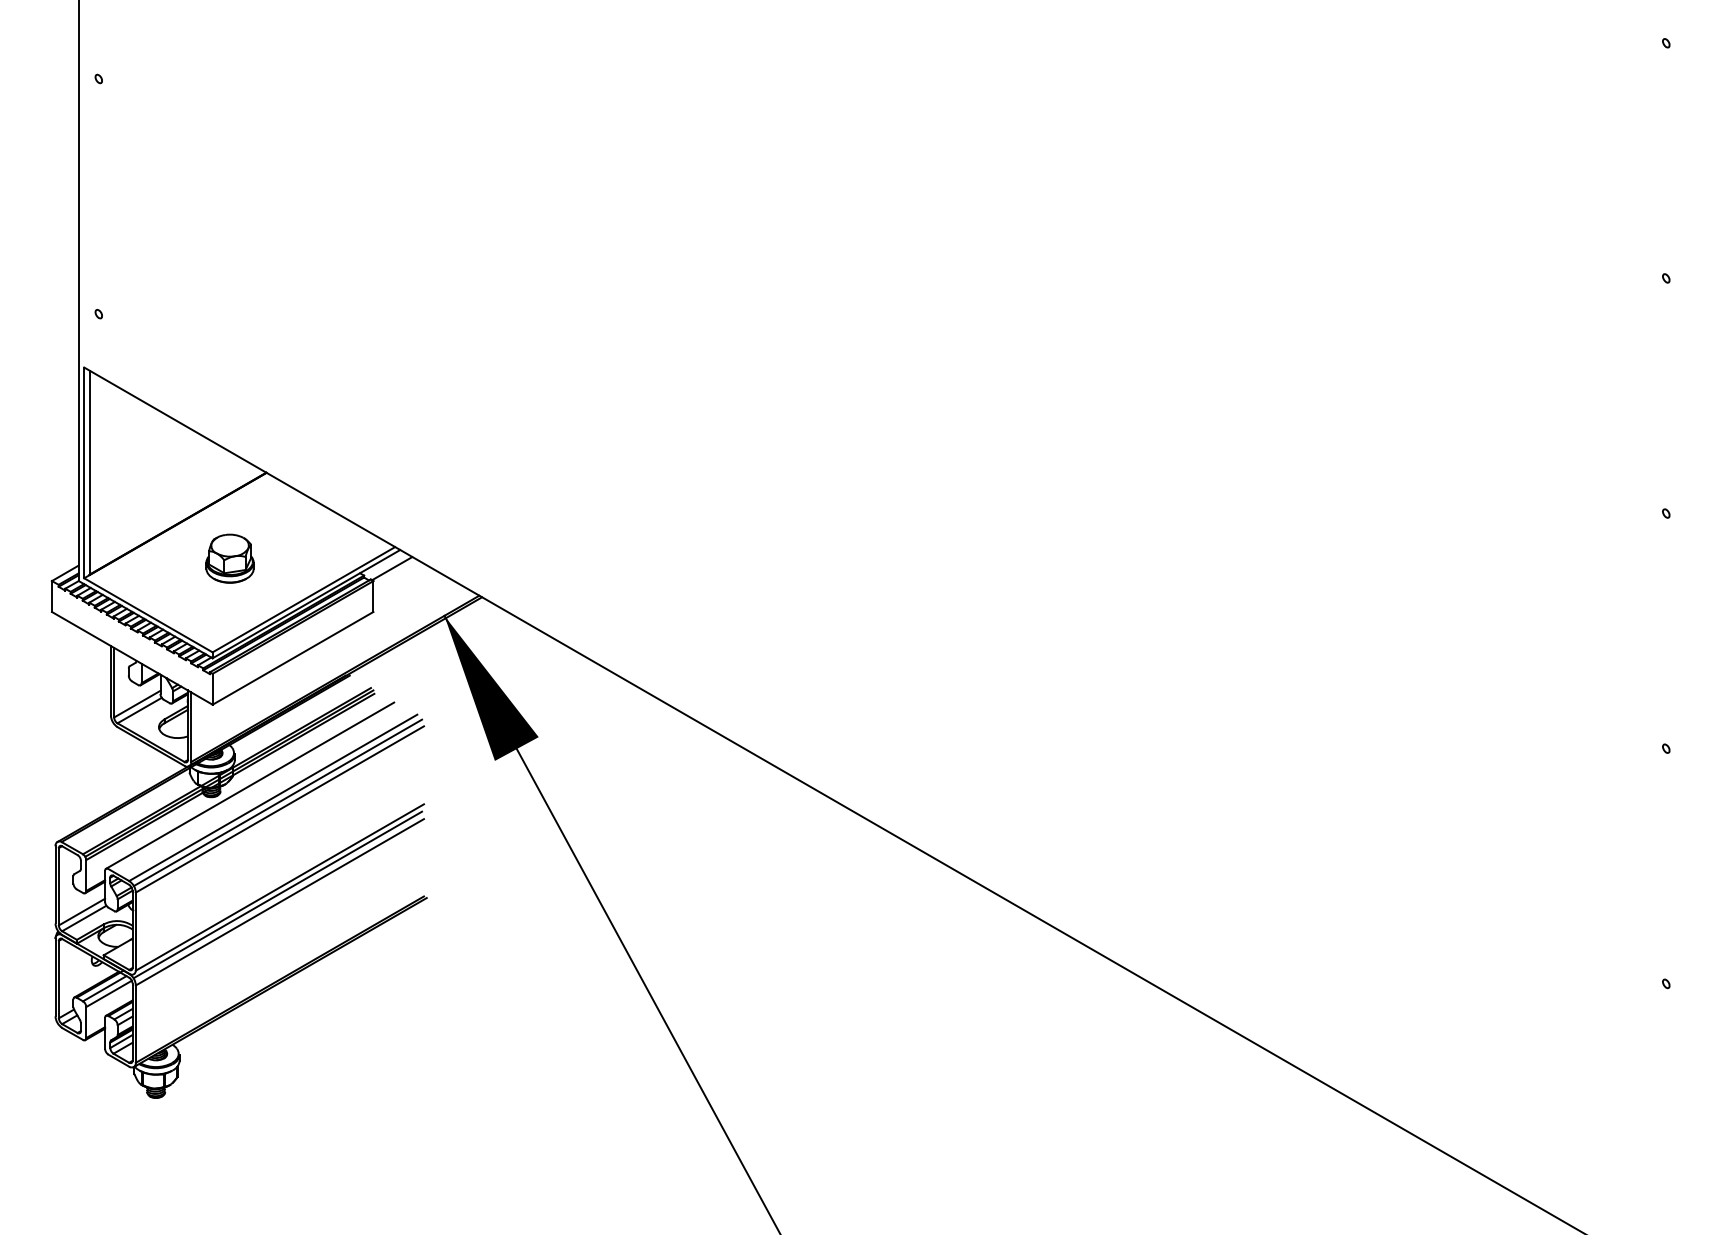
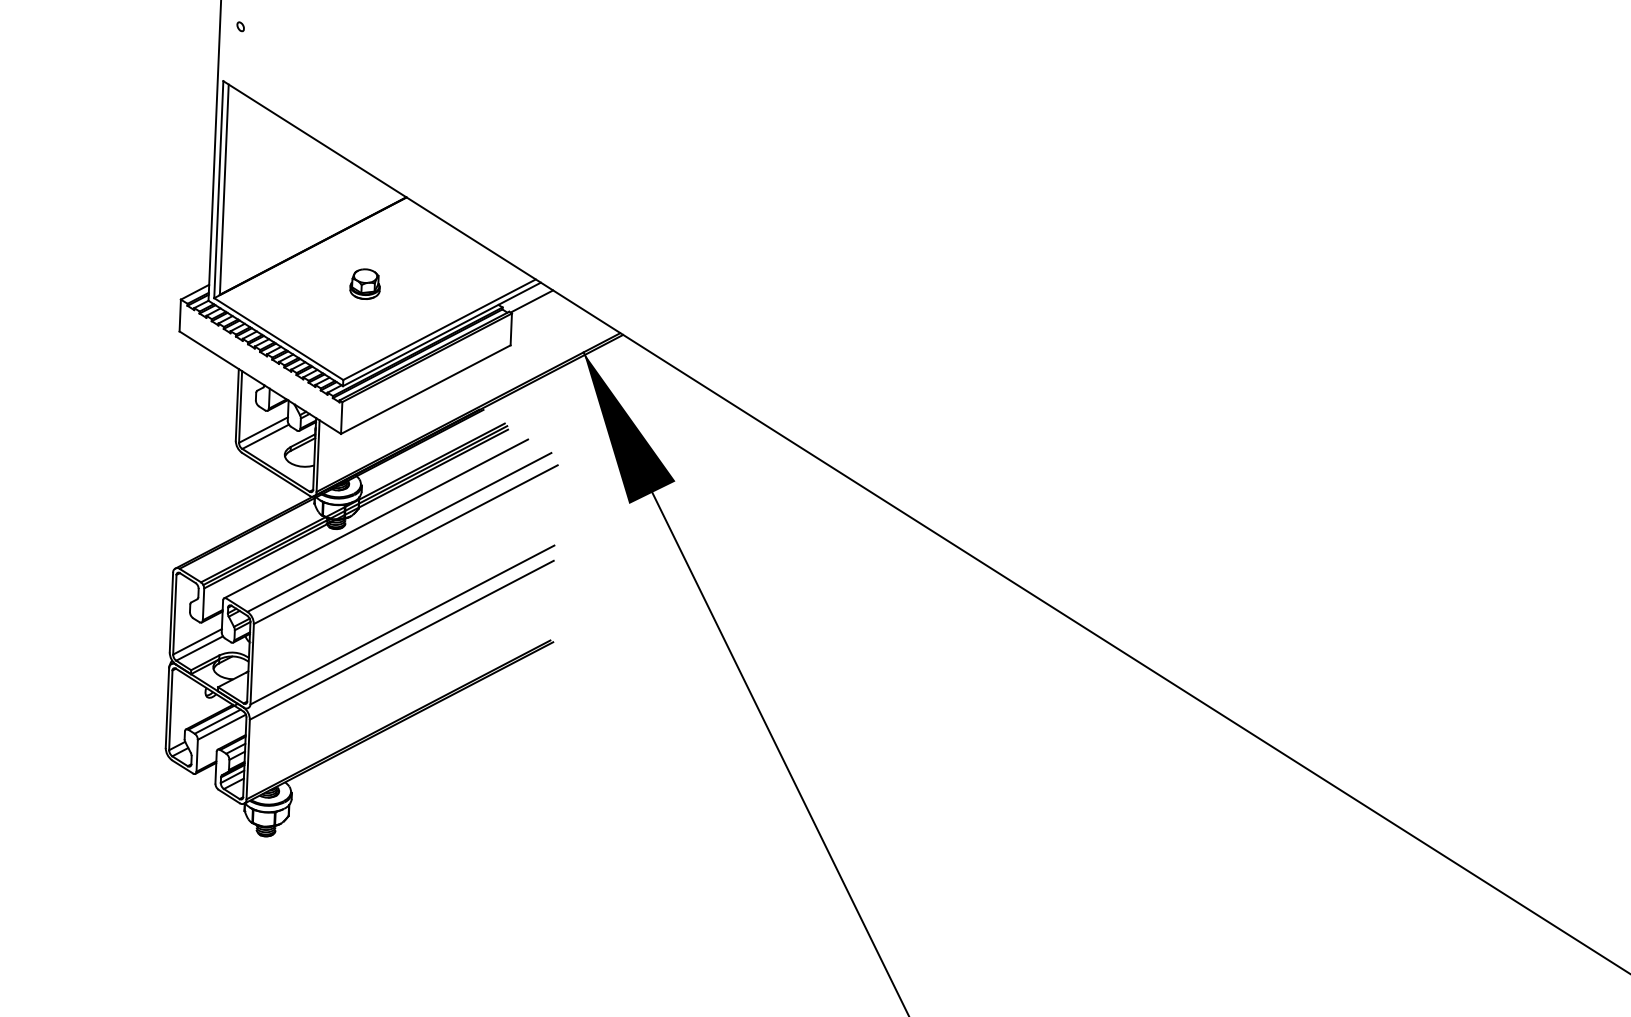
part: (229, 558) -> (364, 284), size x0.6
line: (277, 802) -> (403, 537), removed
line: (277, 894) -> (399, 632), removed

